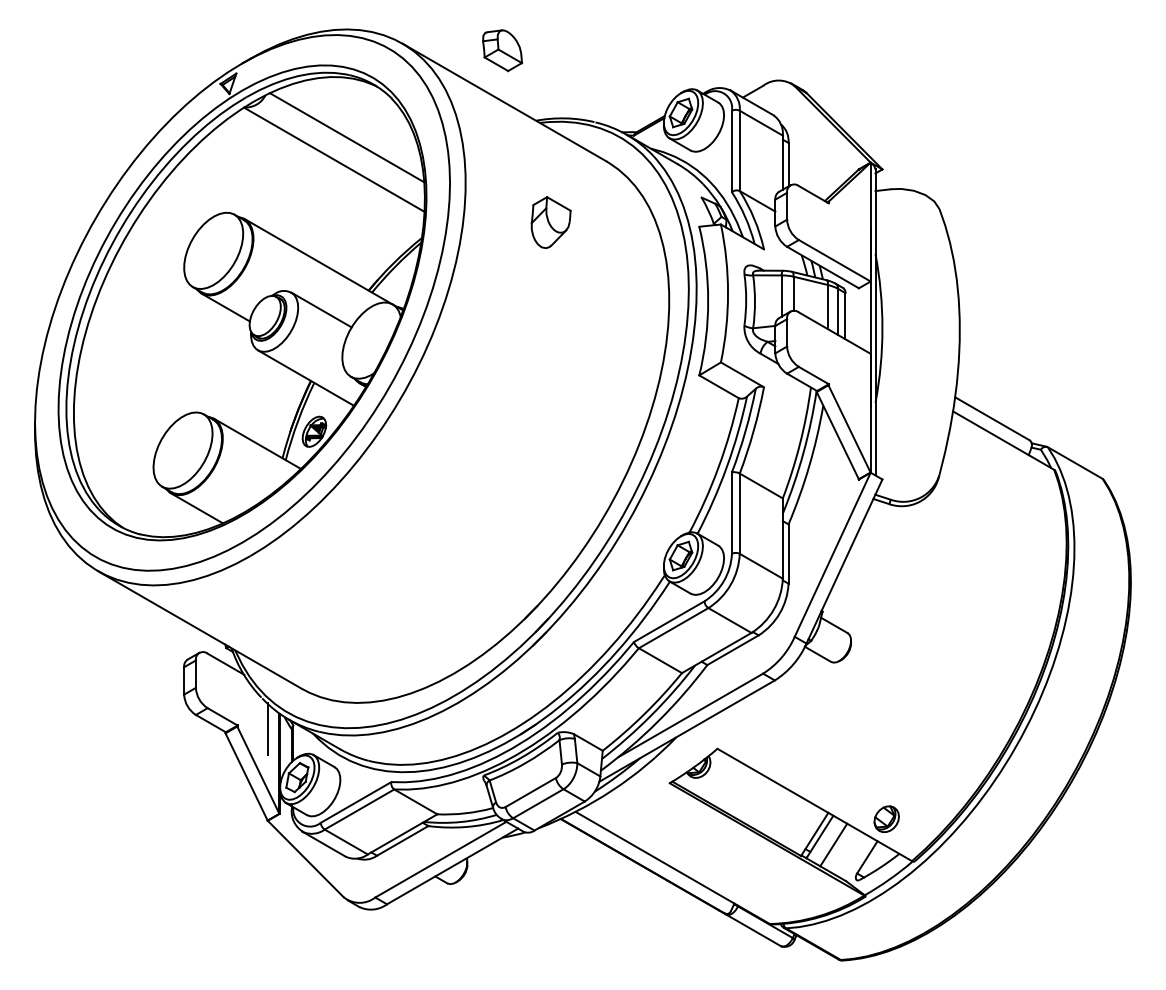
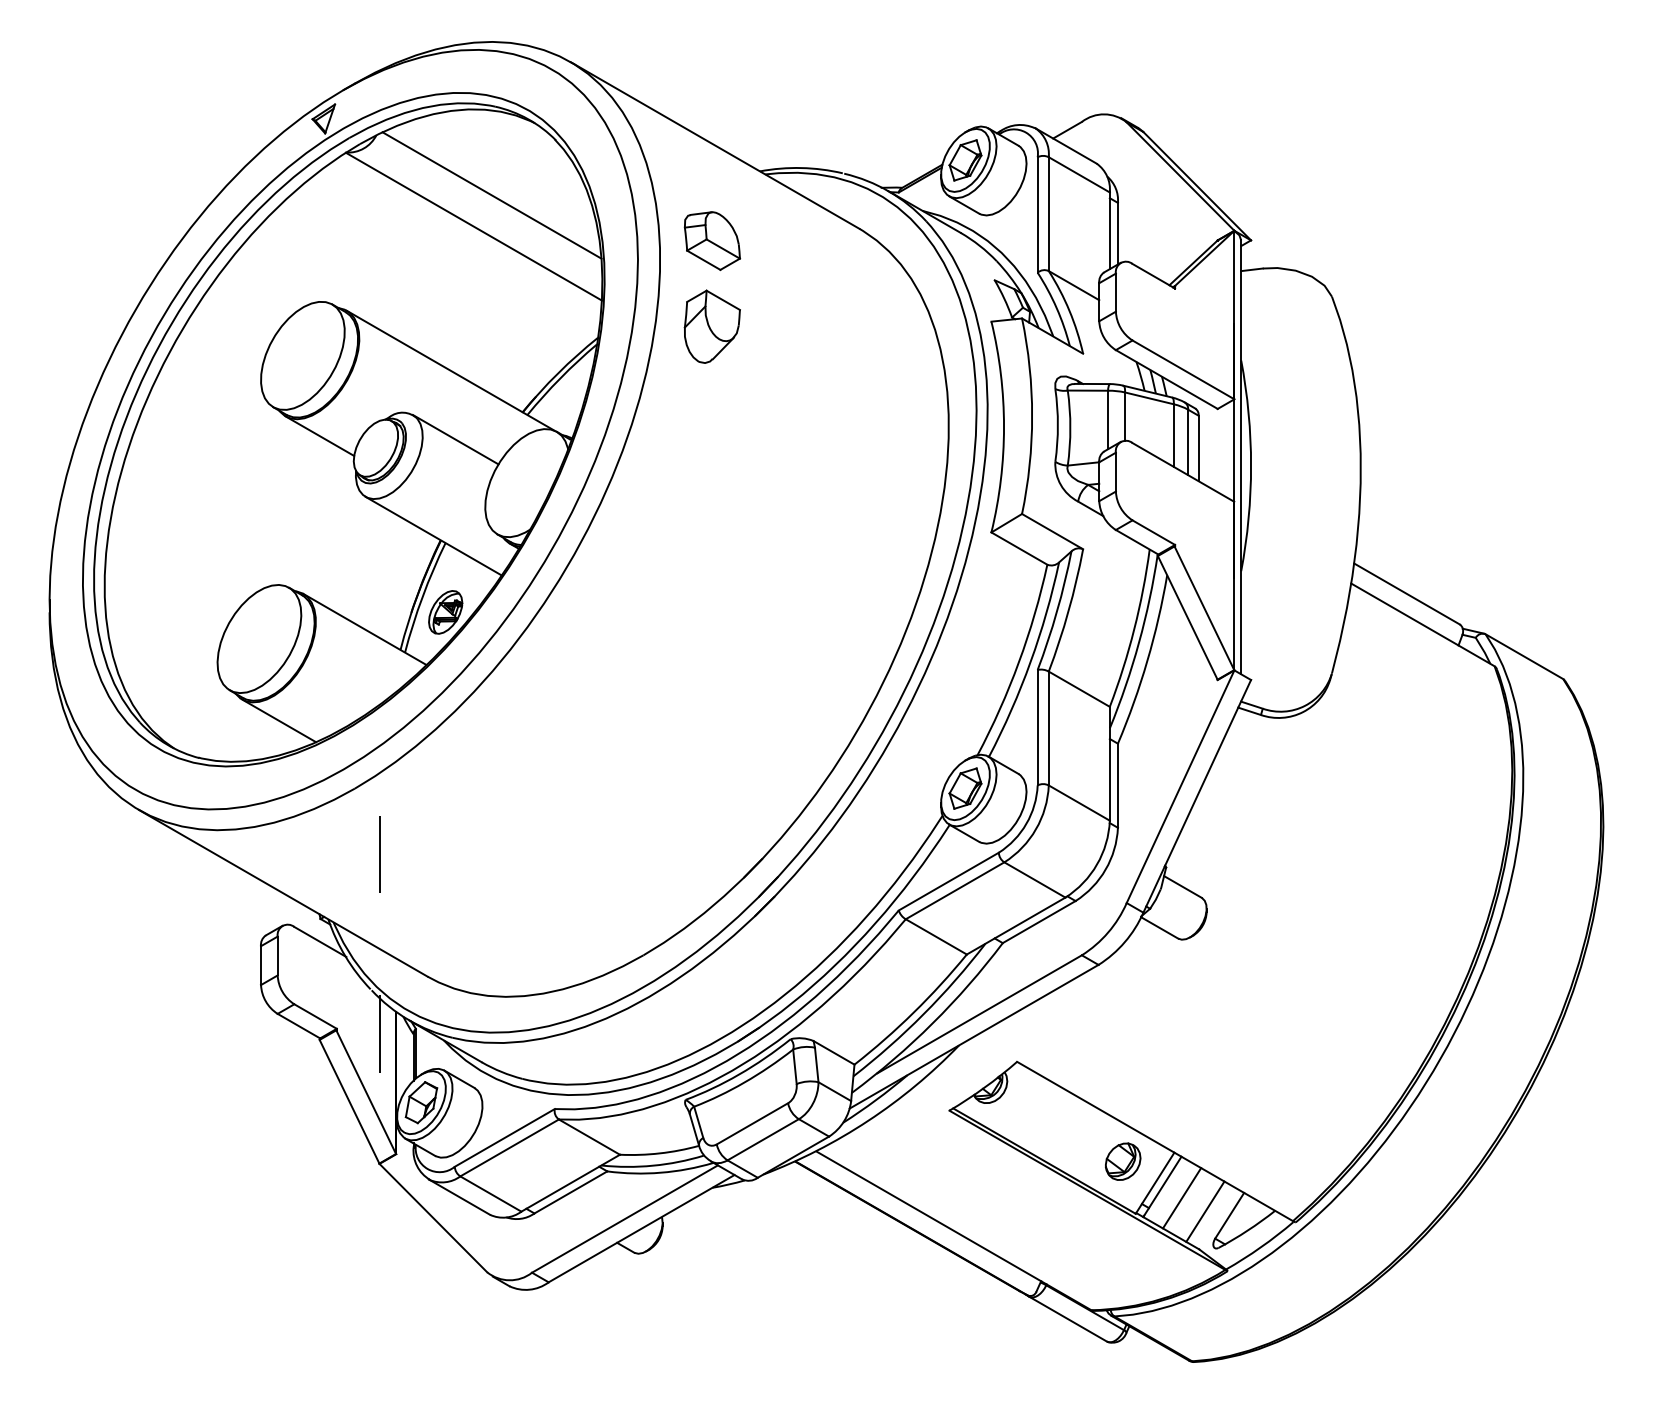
part: (502, 50) -> (712, 240), moved
part: (550, 222) -> (711, 326), moved
line: (267, 602) -> (379, 854), added
part: (886, 819) -> (1123, 1161), moved
line: (850, 854) -> (1205, 1211), added

